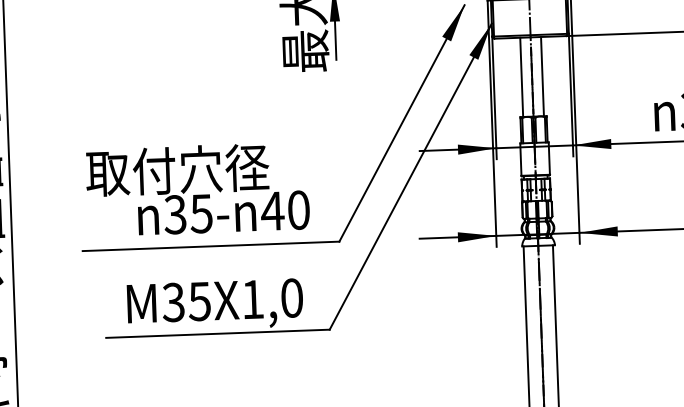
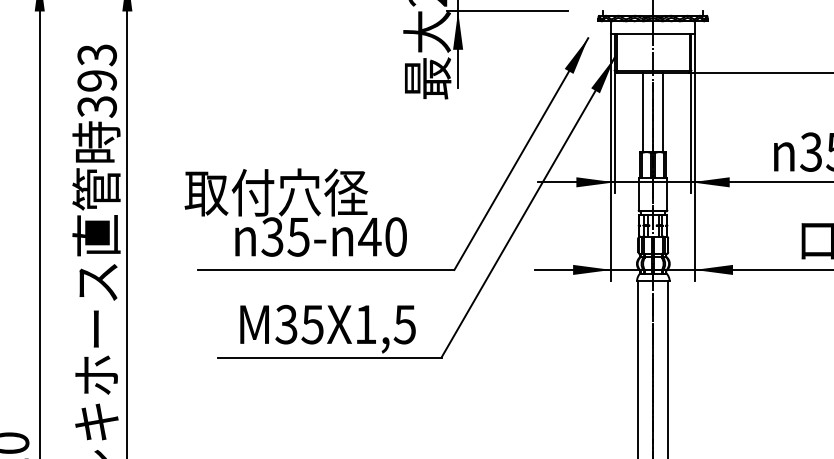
text: (197, 189) -> (295, 212), moved
text: (291, 298) -> (404, 324), M35X1,0 -> M35X1,5

